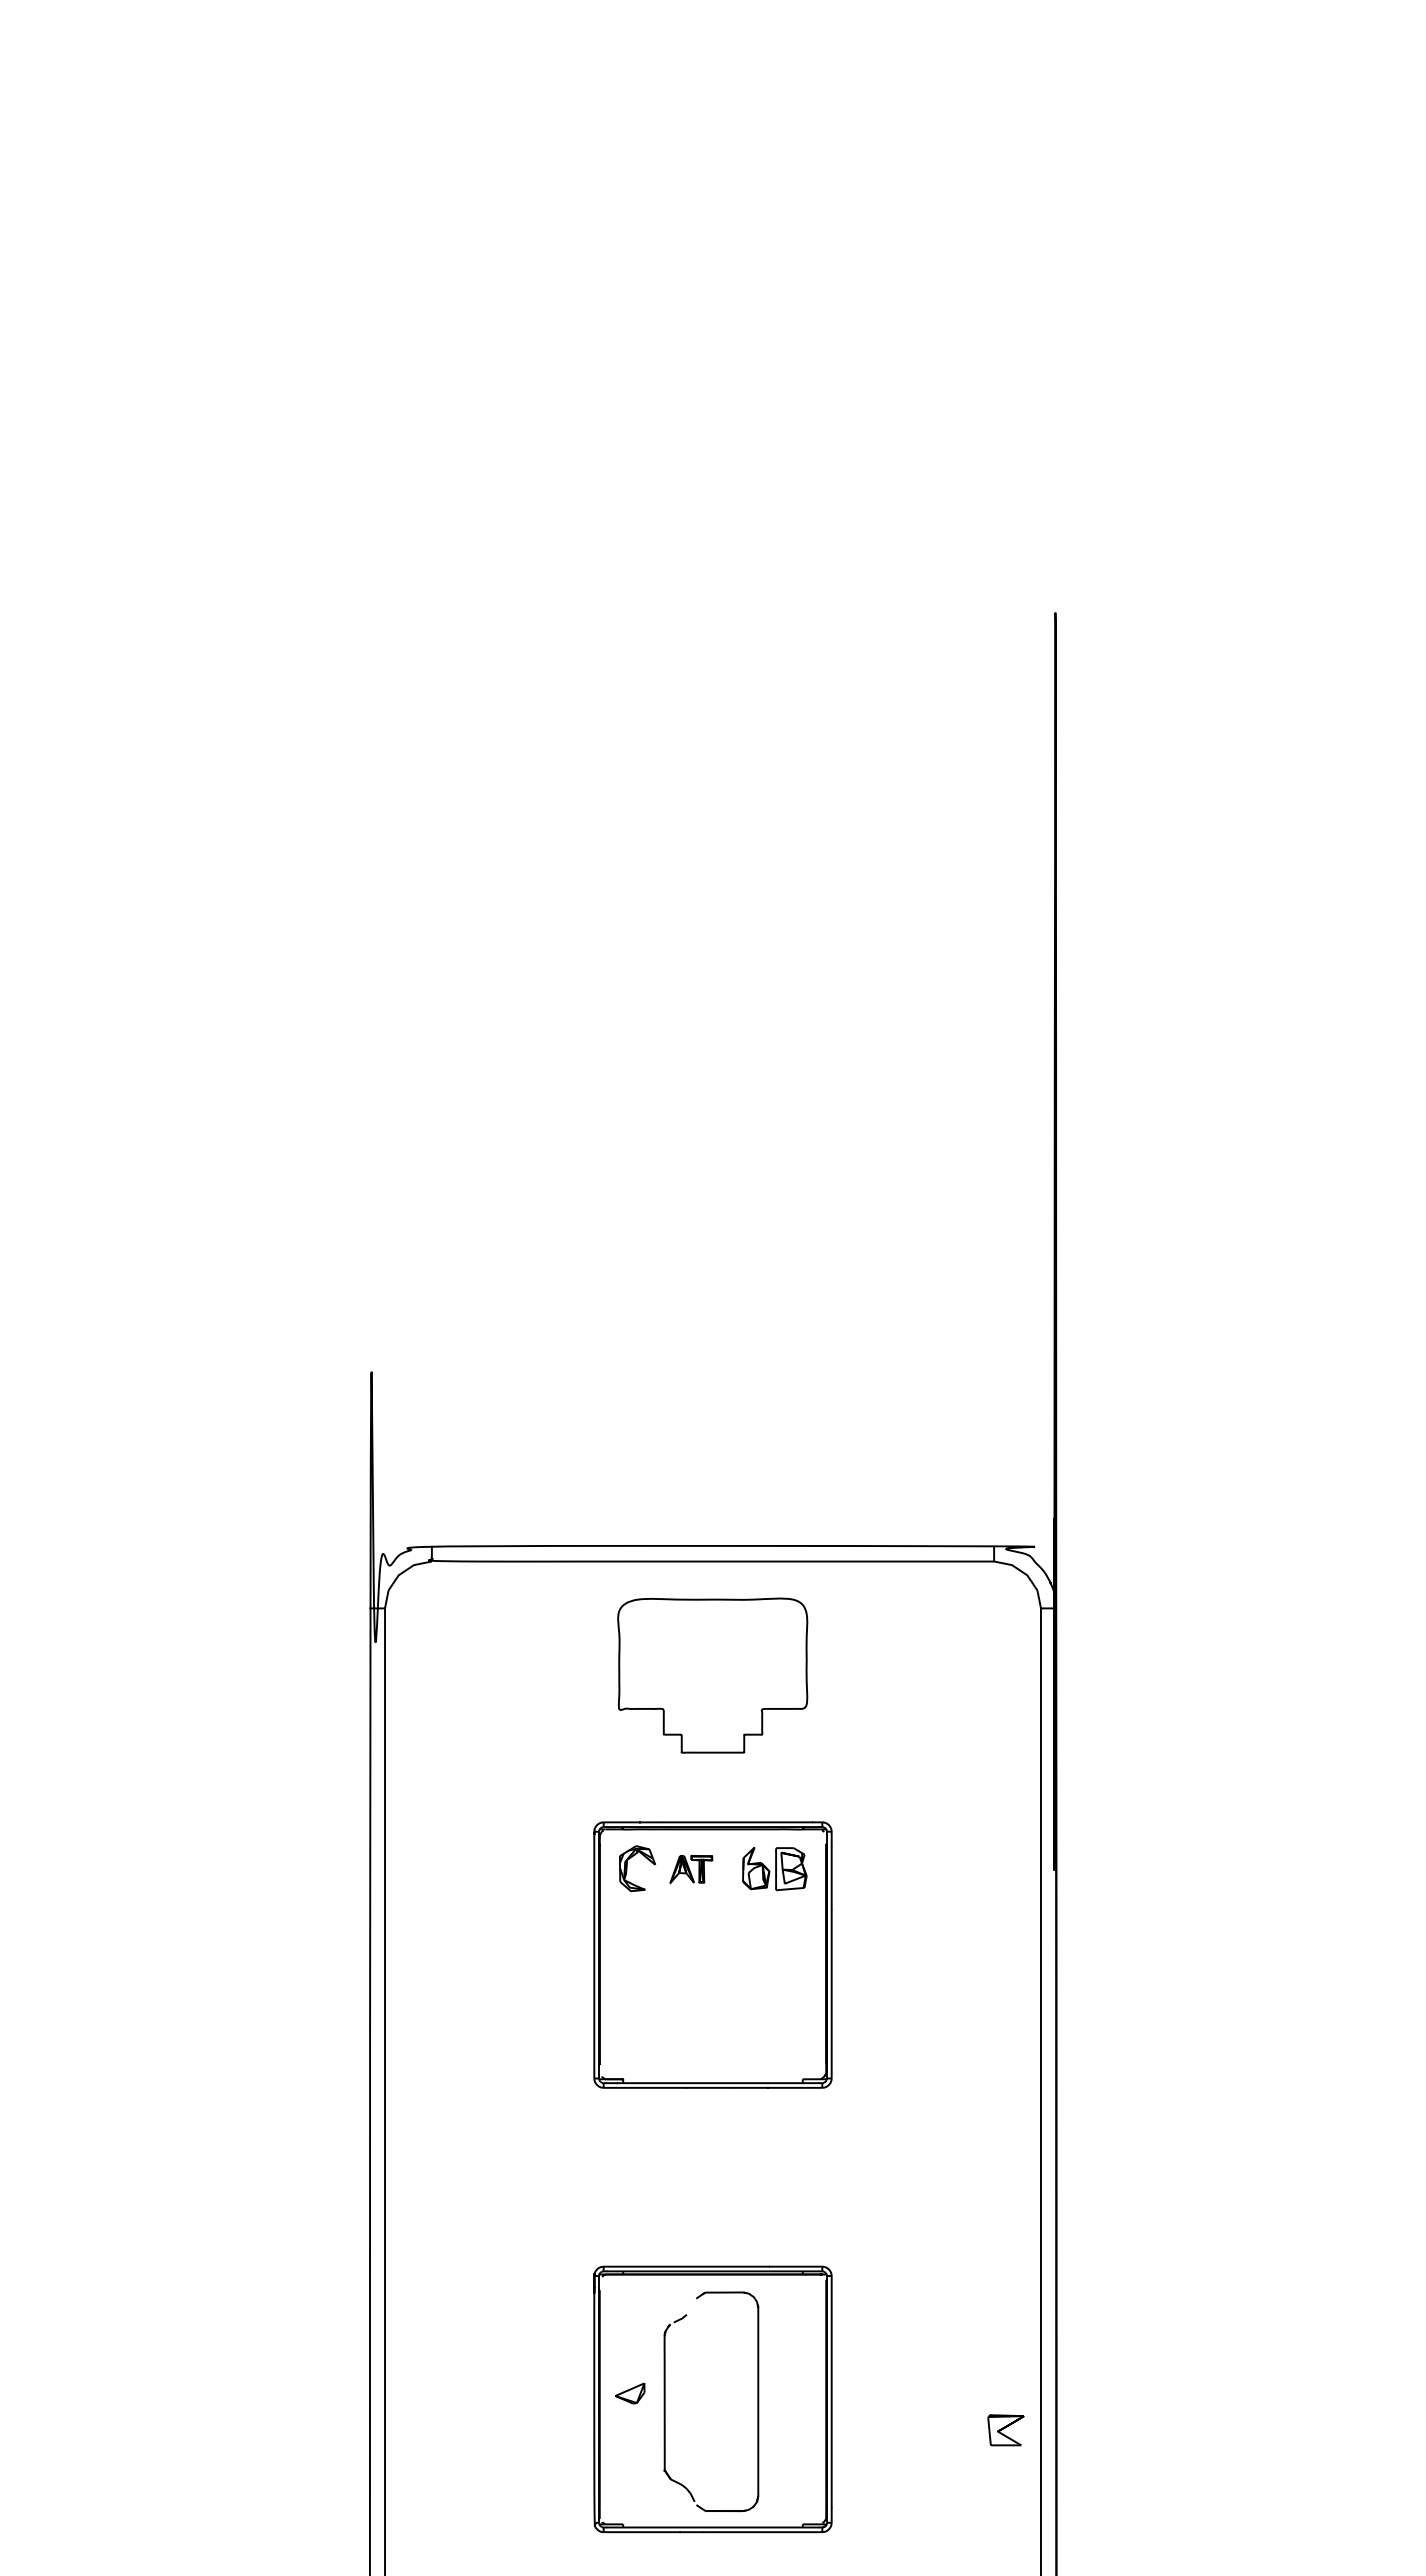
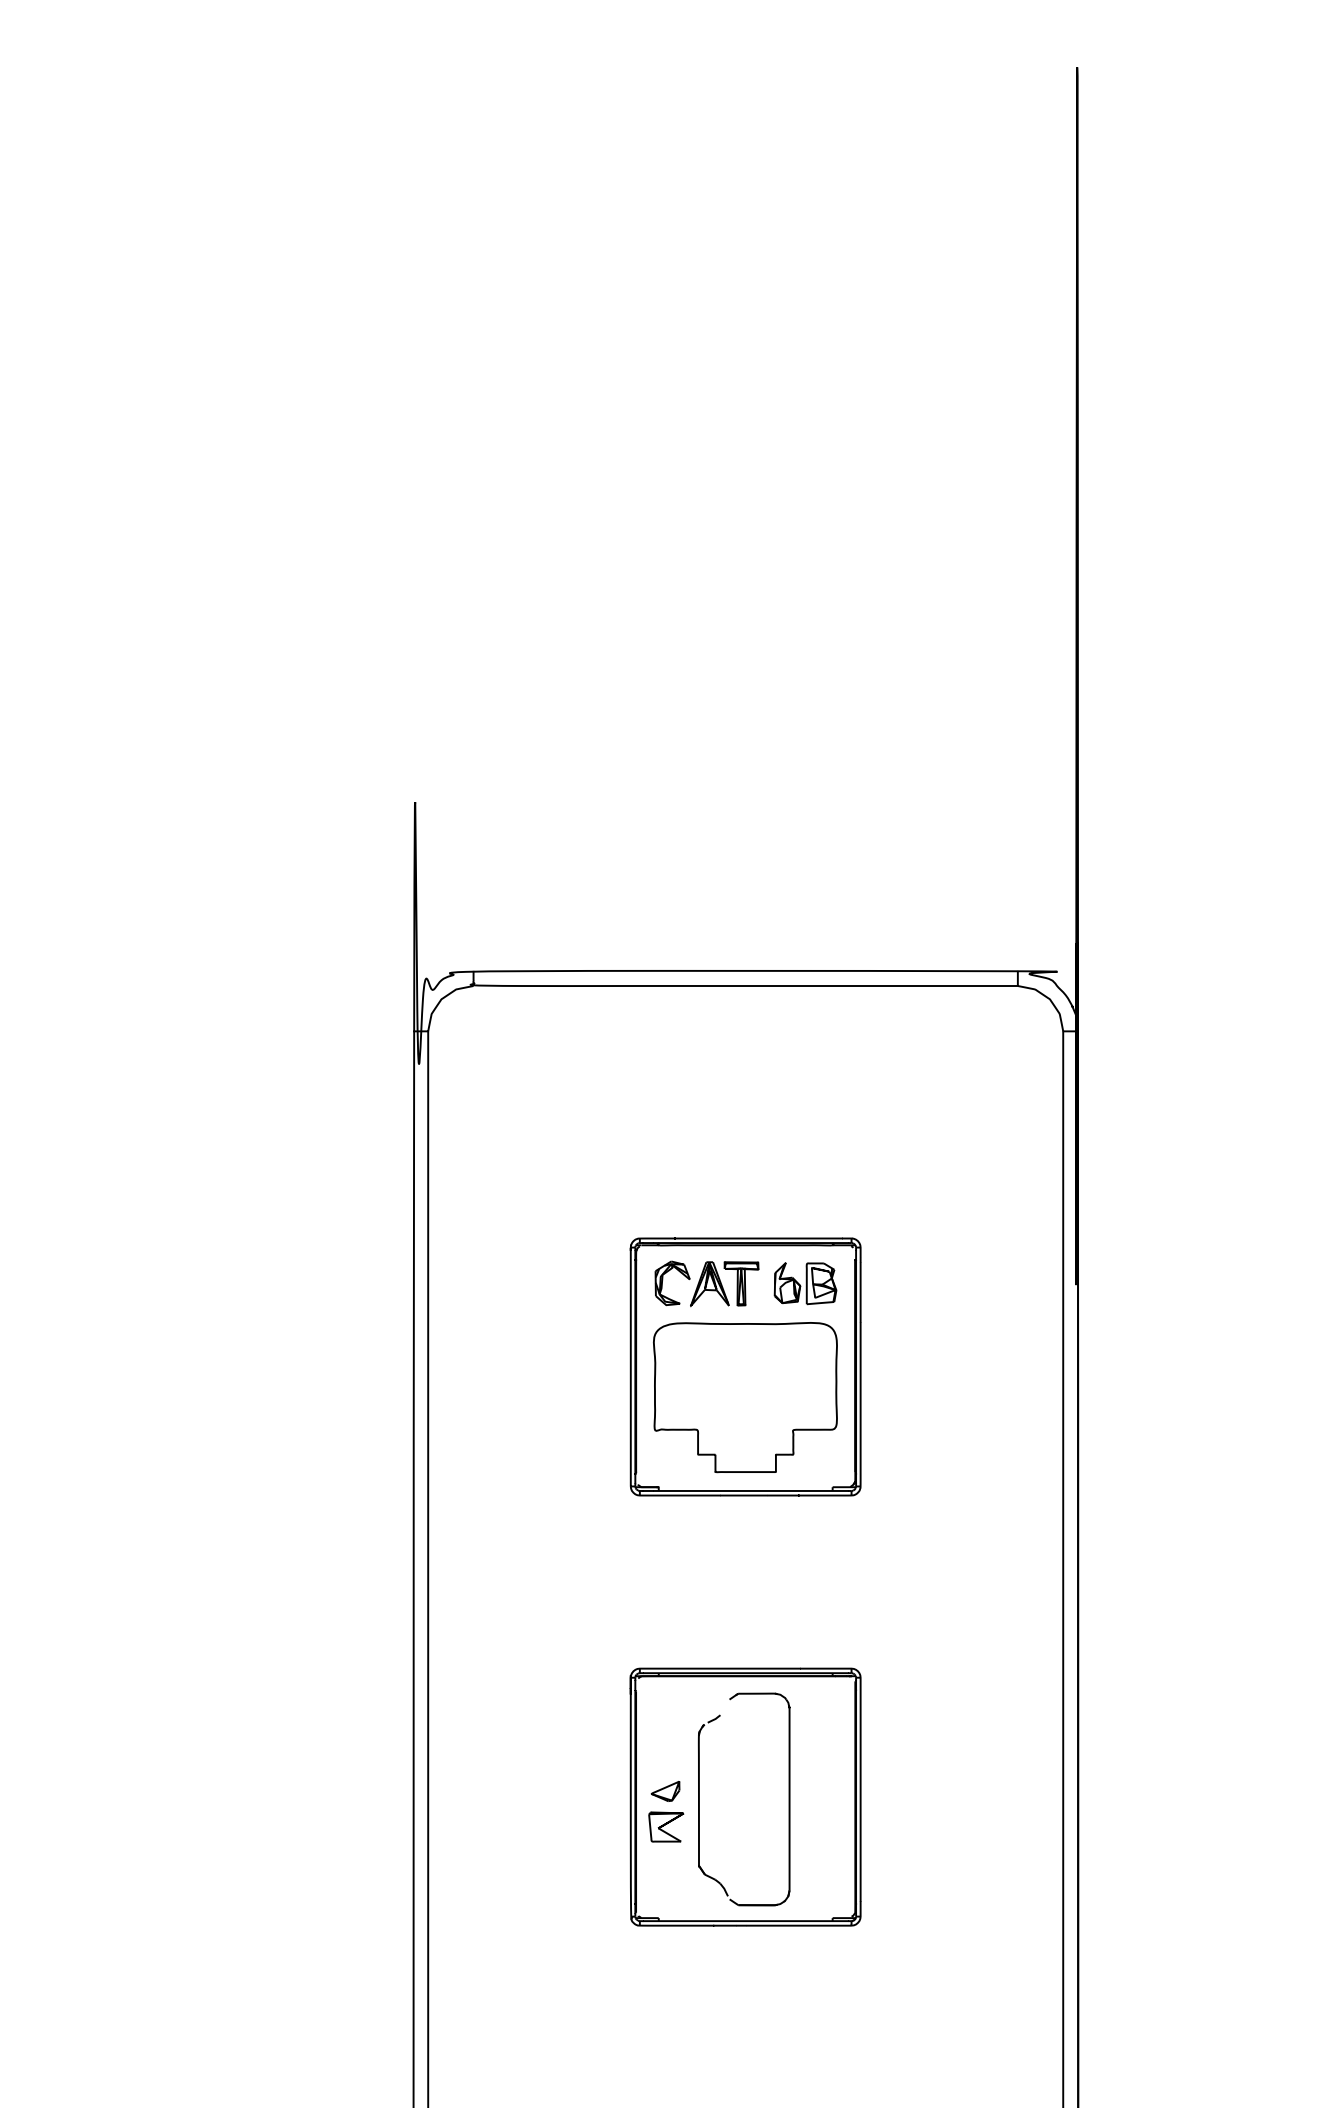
part: (712, 1675) -> (745, 1397), moved
part: (691, 1869) -> (724, 1284), size x1.67
part: (1005, 2430) -> (665, 1827), moved

